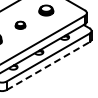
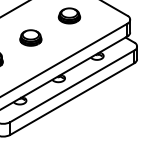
part: (20, 25) -> (30, 38), size x1.43
line: (48, 66) -> (72, 99), dashed -> solid

